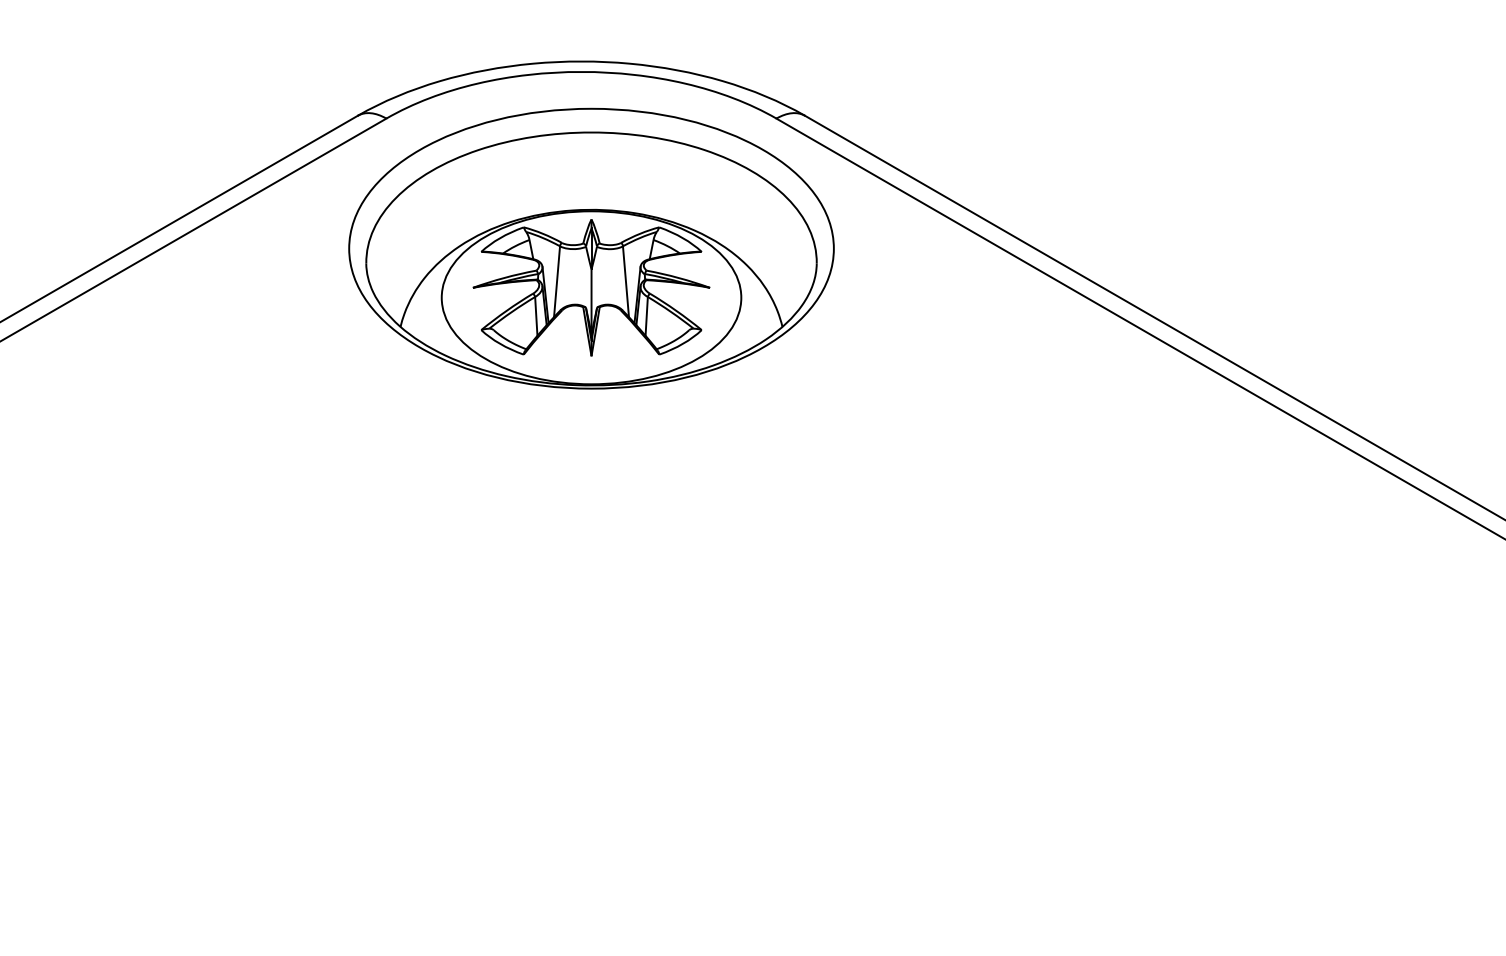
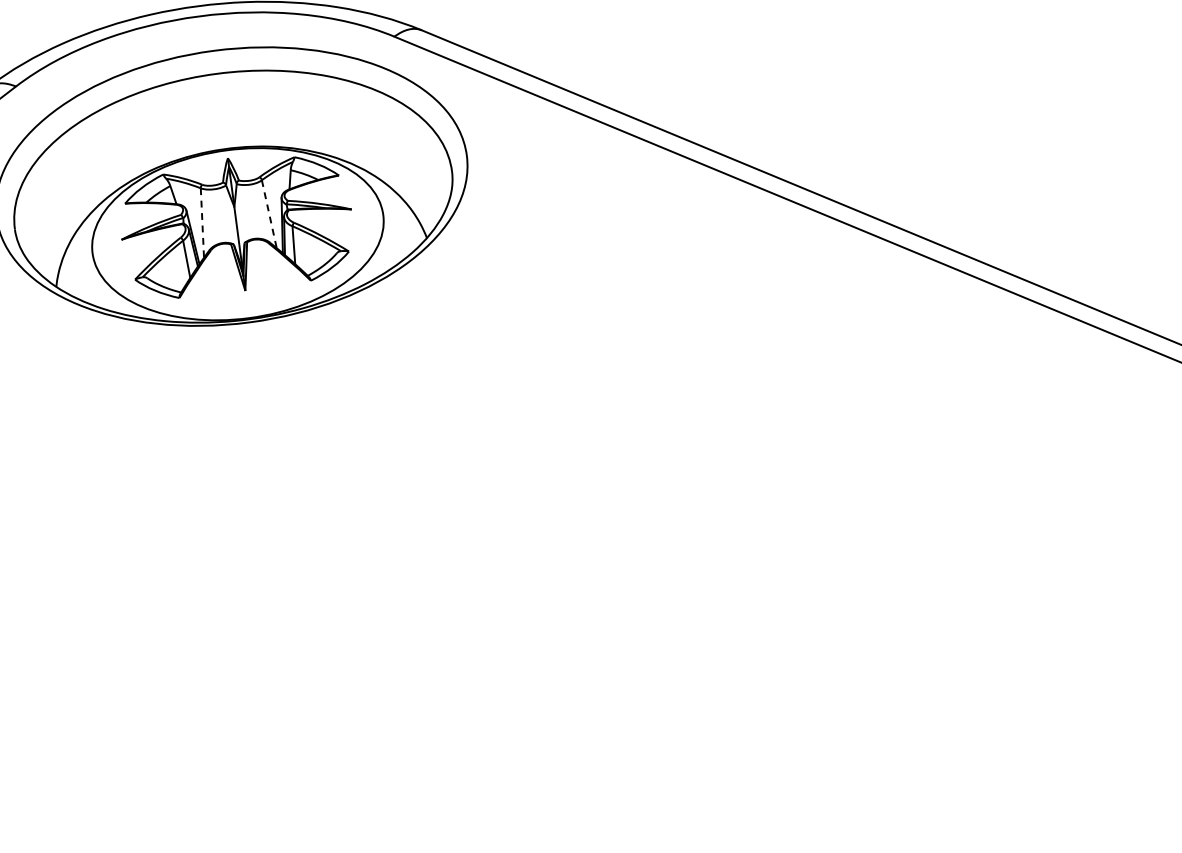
line: (557, 281) -> (202, 222), solid -> dashed
line: (625, 281) -> (268, 214), solid -> dashed

